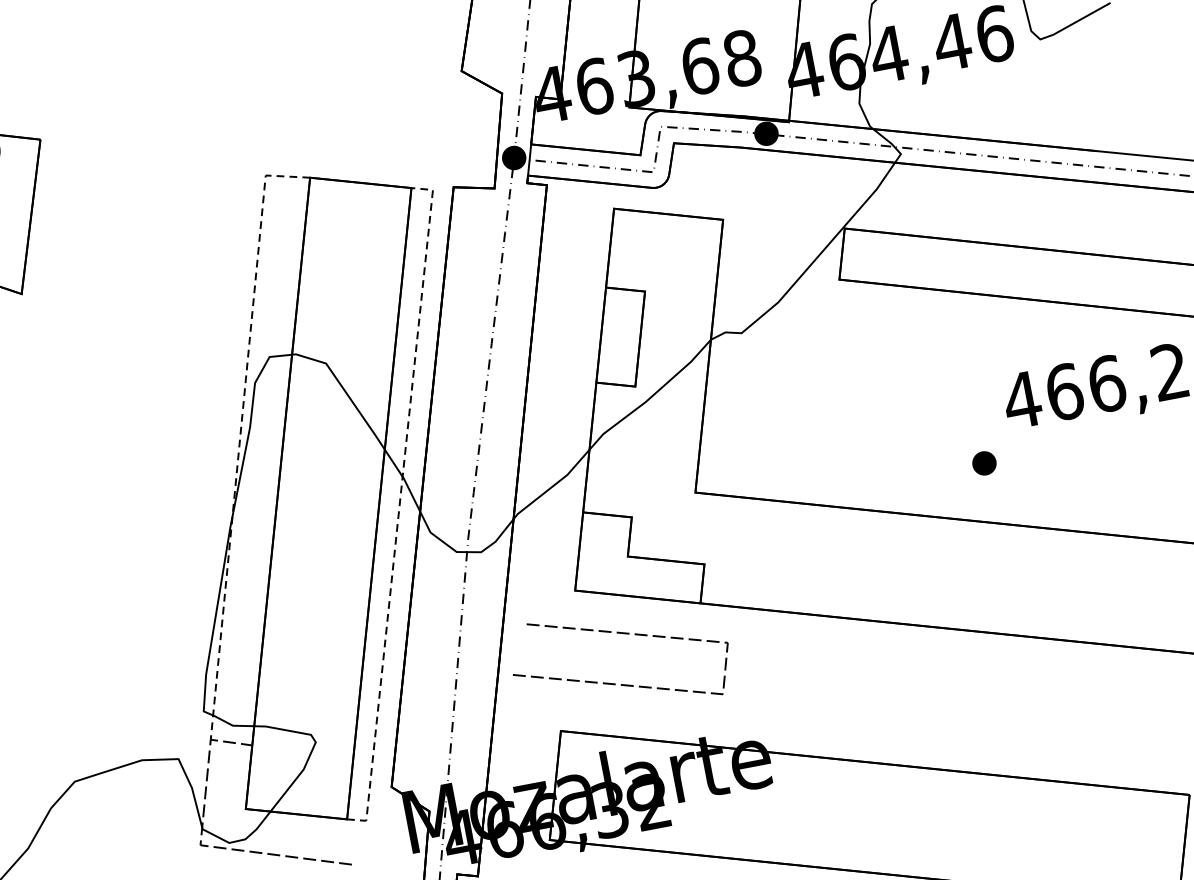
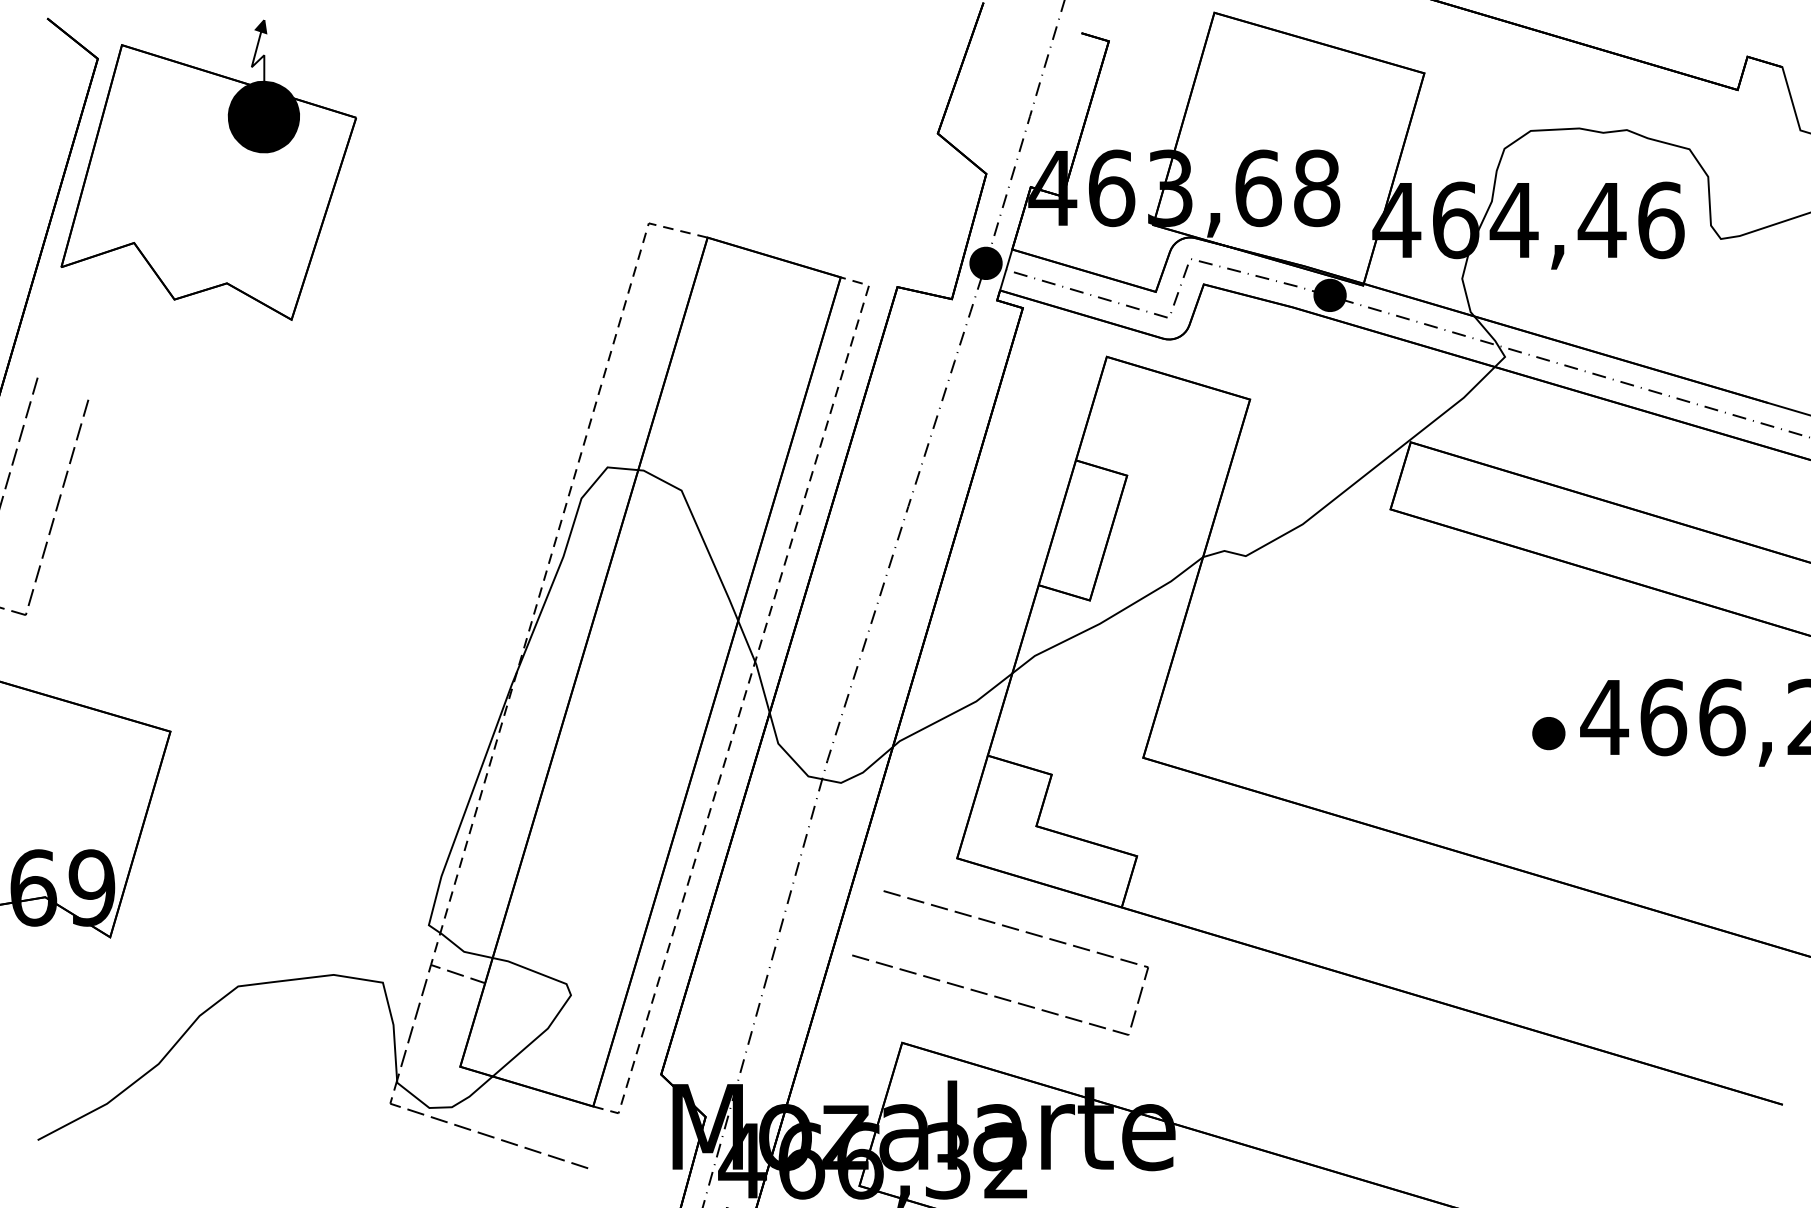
part: (984, 463) -> (1548, 733), moved

